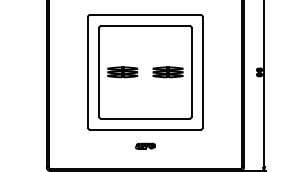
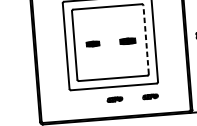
line: (191, 71) -> (145, 39), solid -> dashed
part: (122, 72) -> (92, 44), size x0.6
part: (167, 72) -> (127, 41), size x0.7
part: (191, 145) -> (150, 96), added

